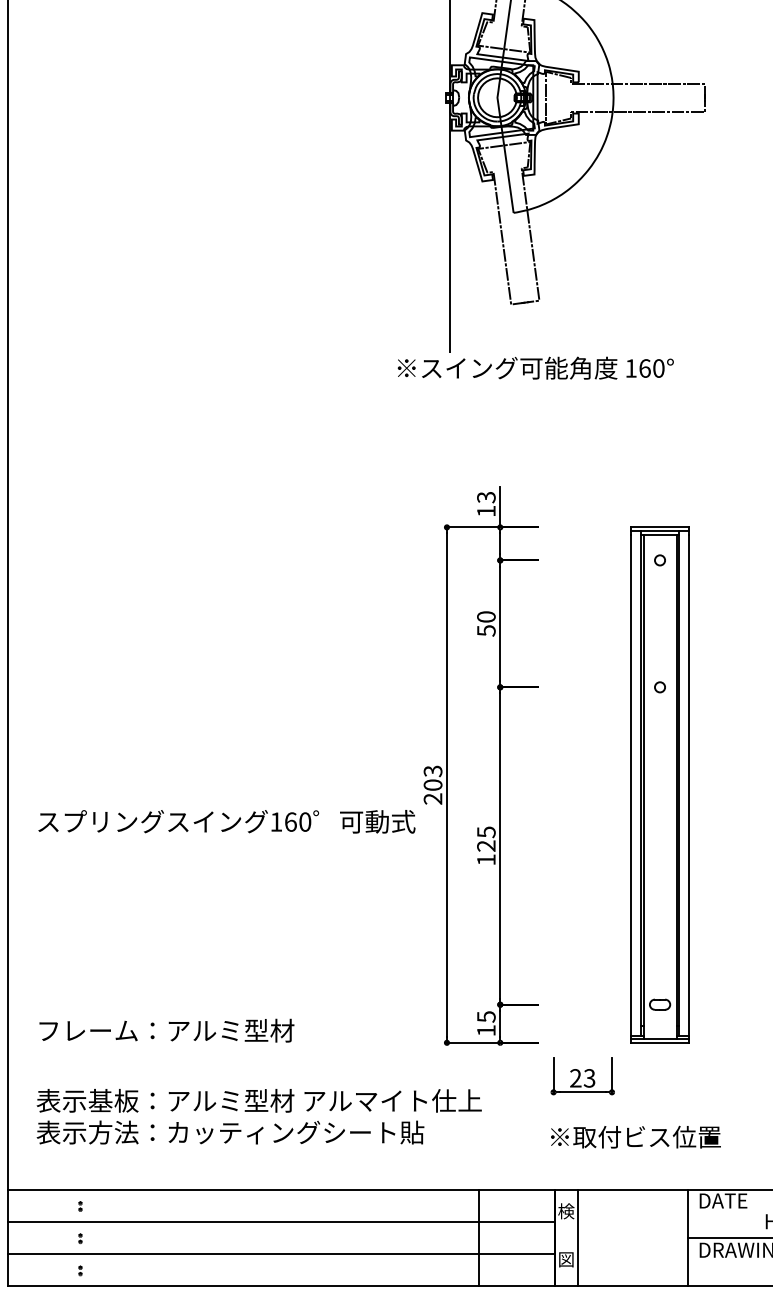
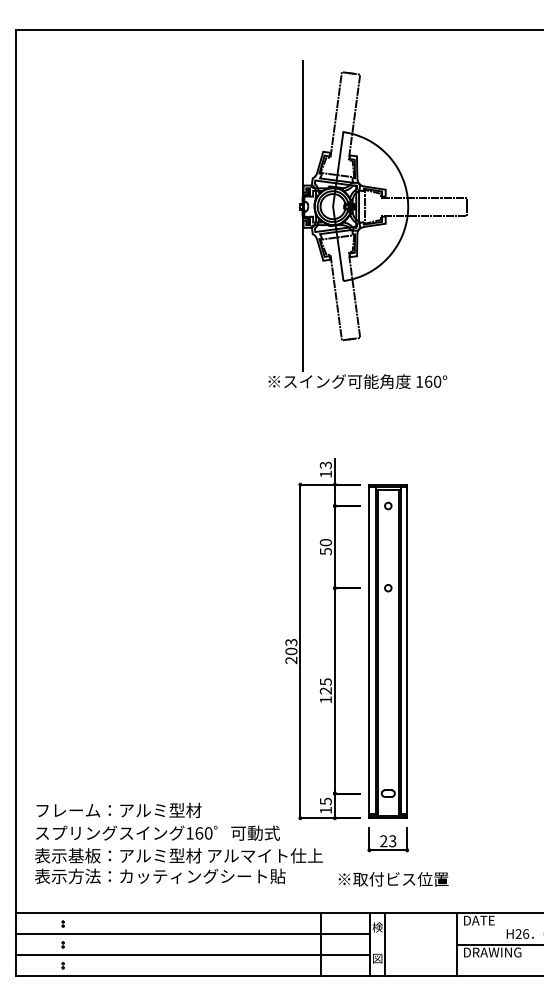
part: (658, 785) -> (387, 651), moved
text: (226, 820) -> (157, 832), moved
text: (635, 1137) -> (393, 879), moved

